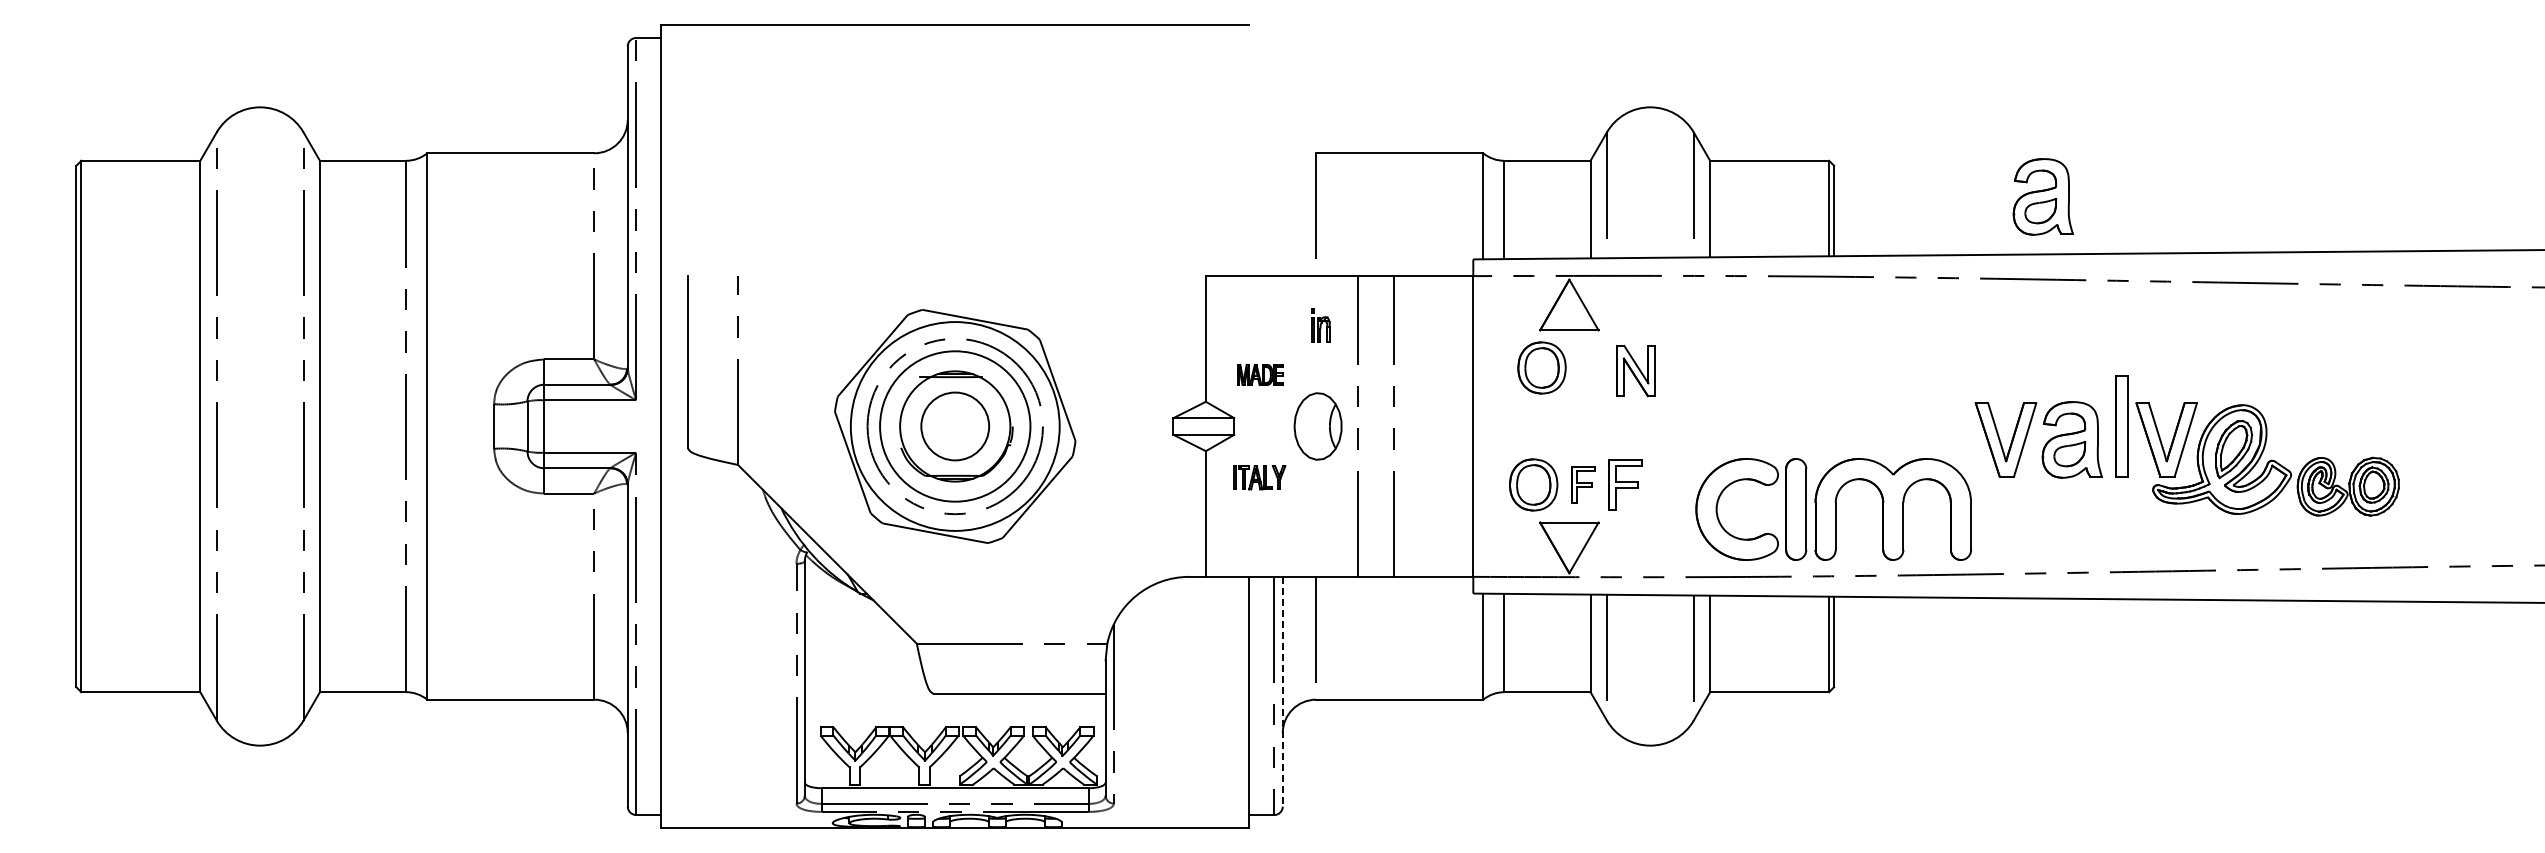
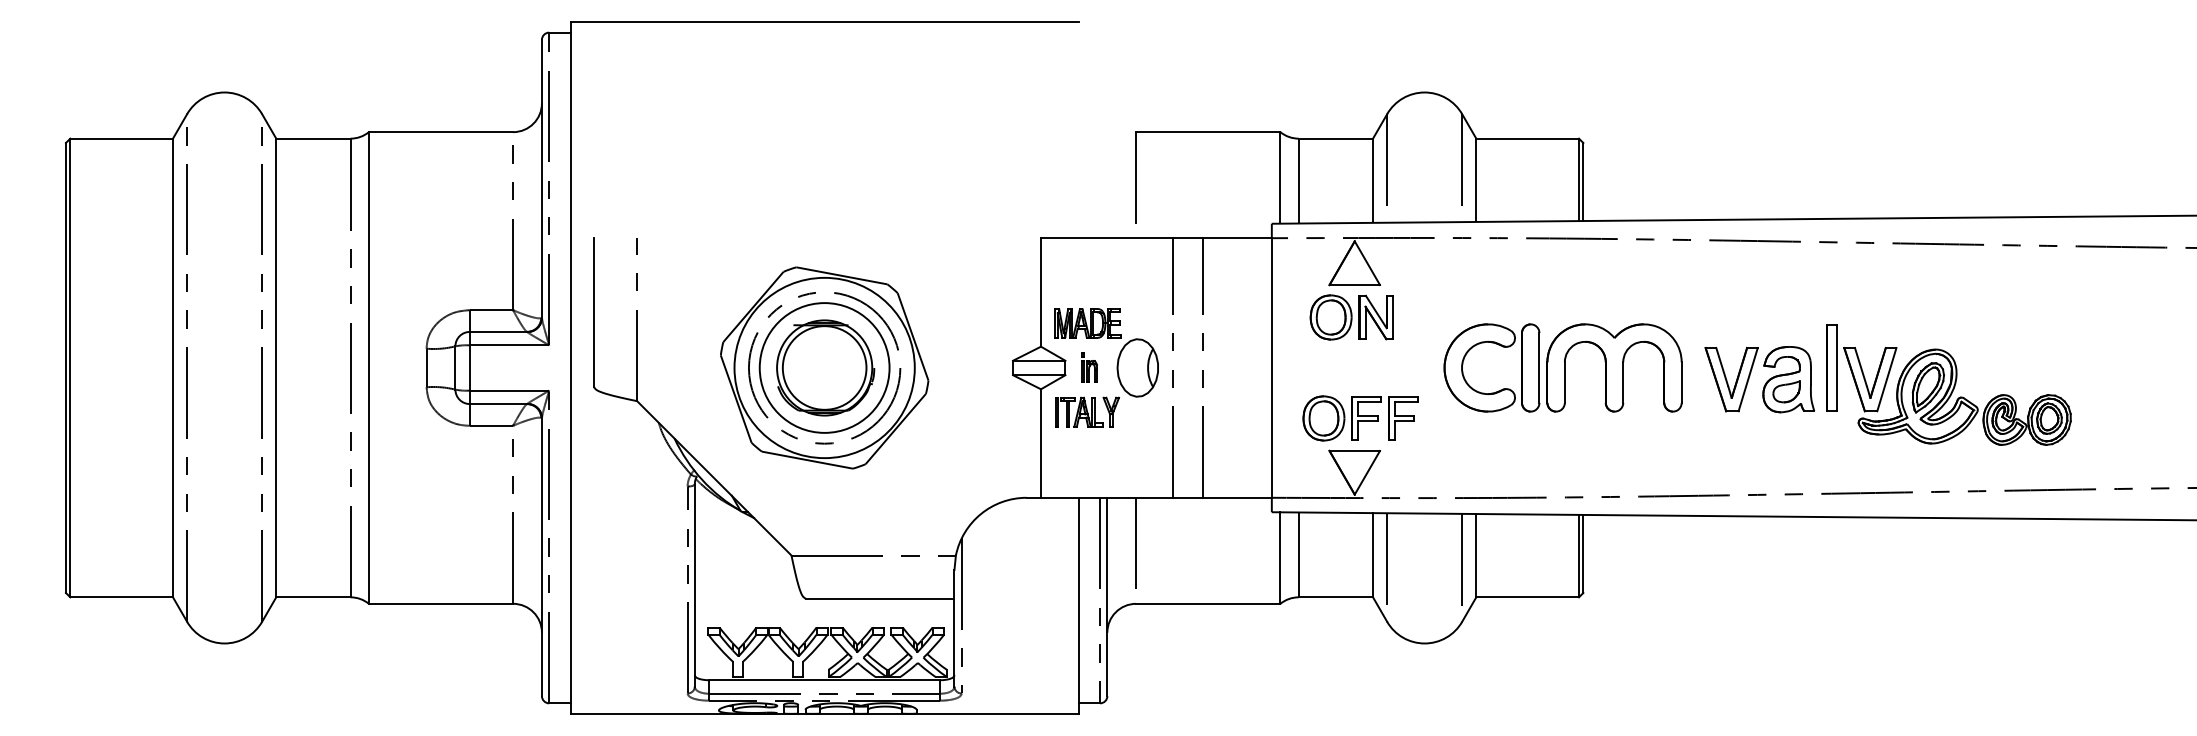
part: (2042, 196) -> (1763, 169), removed
part: (1320, 325) -> (1089, 368), moved
part: (1635, 370) -> (1375, 317), moved
part: (1260, 374) -> (1088, 323), size x1.67
circle: (954, 426) -> (824, 368), size x1.43
part: (1259, 477) -> (1087, 412), size x1.43
part: (1583, 484) -> (1366, 418), size x1.43
part: (1833, 509) -> (1562, 368), moved
line: (1282, 691) -> (1107, 596), dashed -> solid

